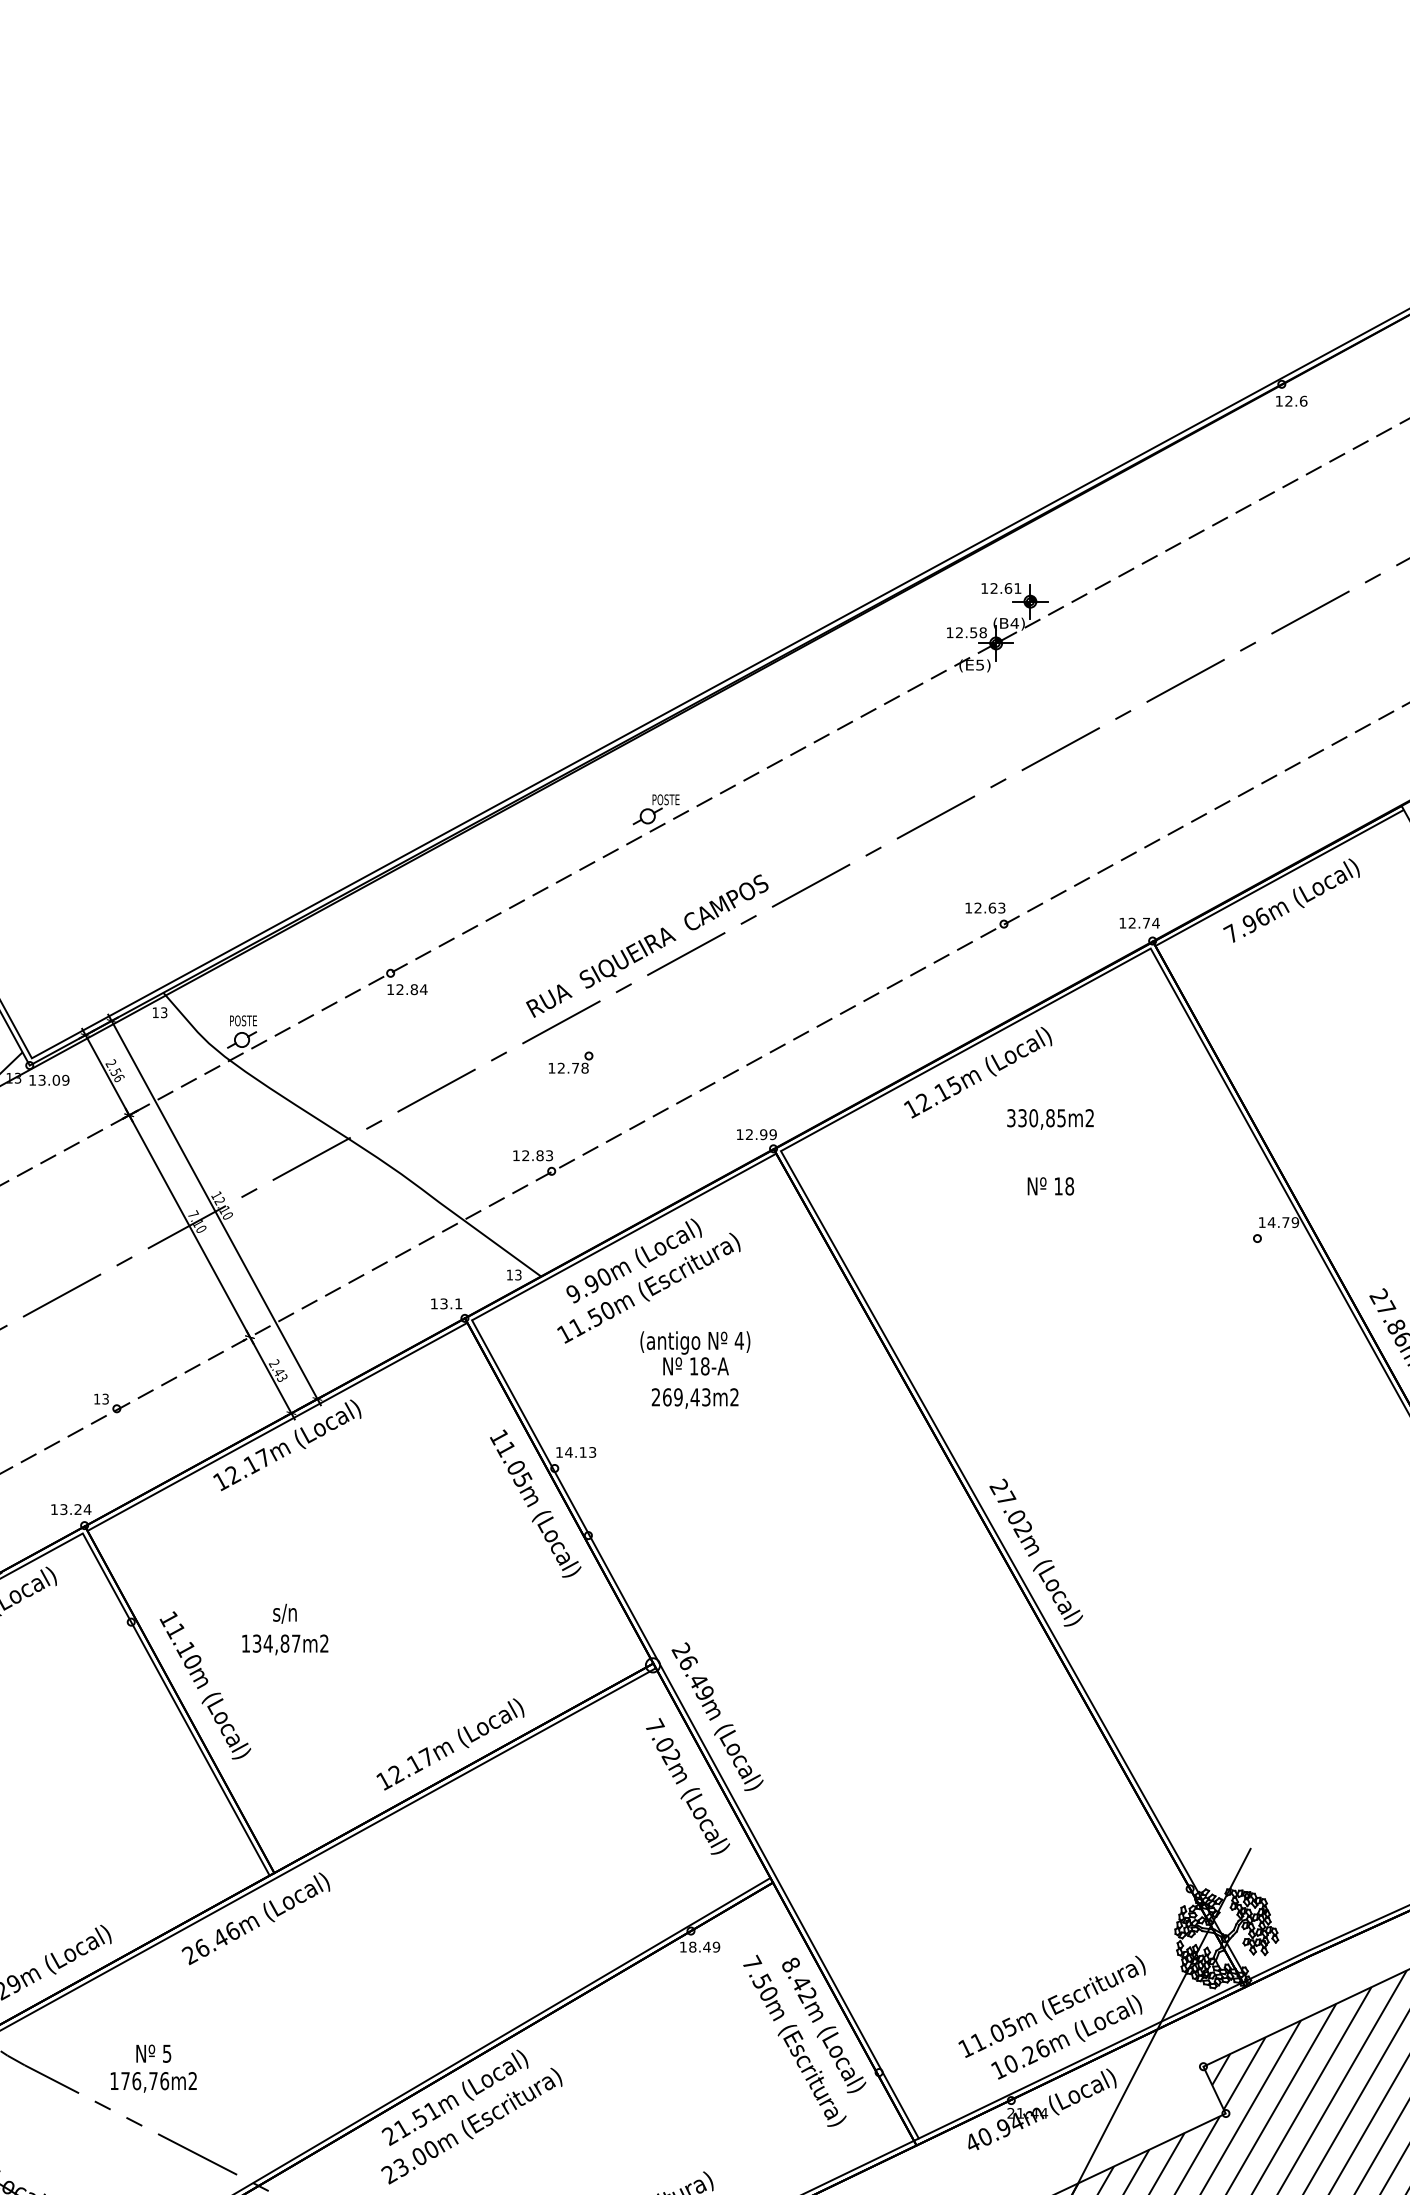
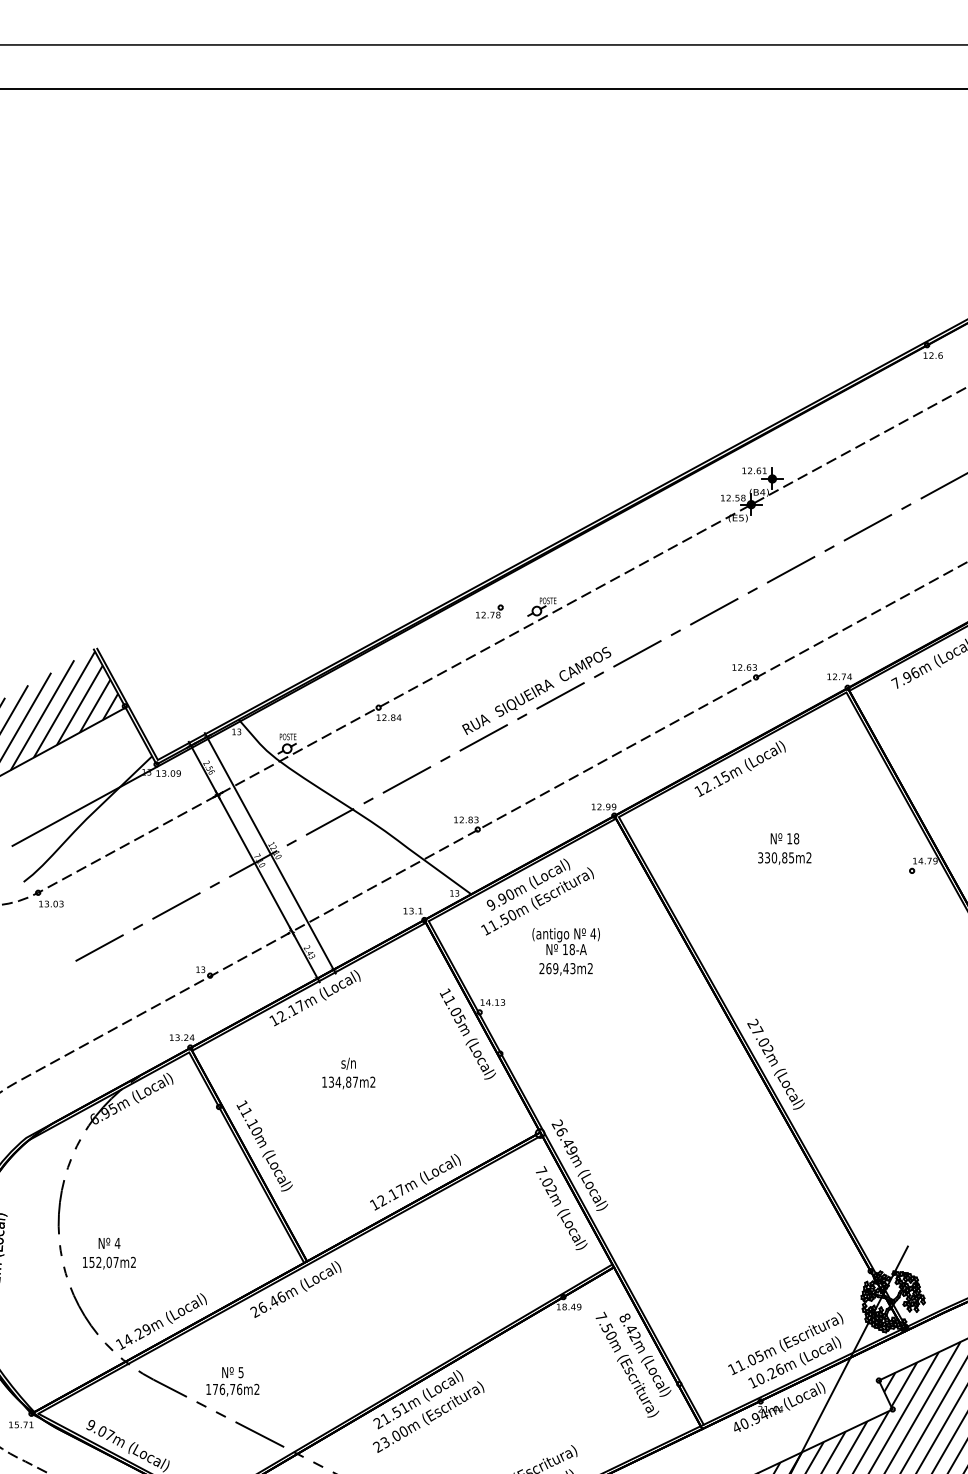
part: (570, 1062) -> (489, 611), moved
text: (1050, 1119) -> (784, 858), moved
text: (284, 1629) -> (348, 1073), moved

